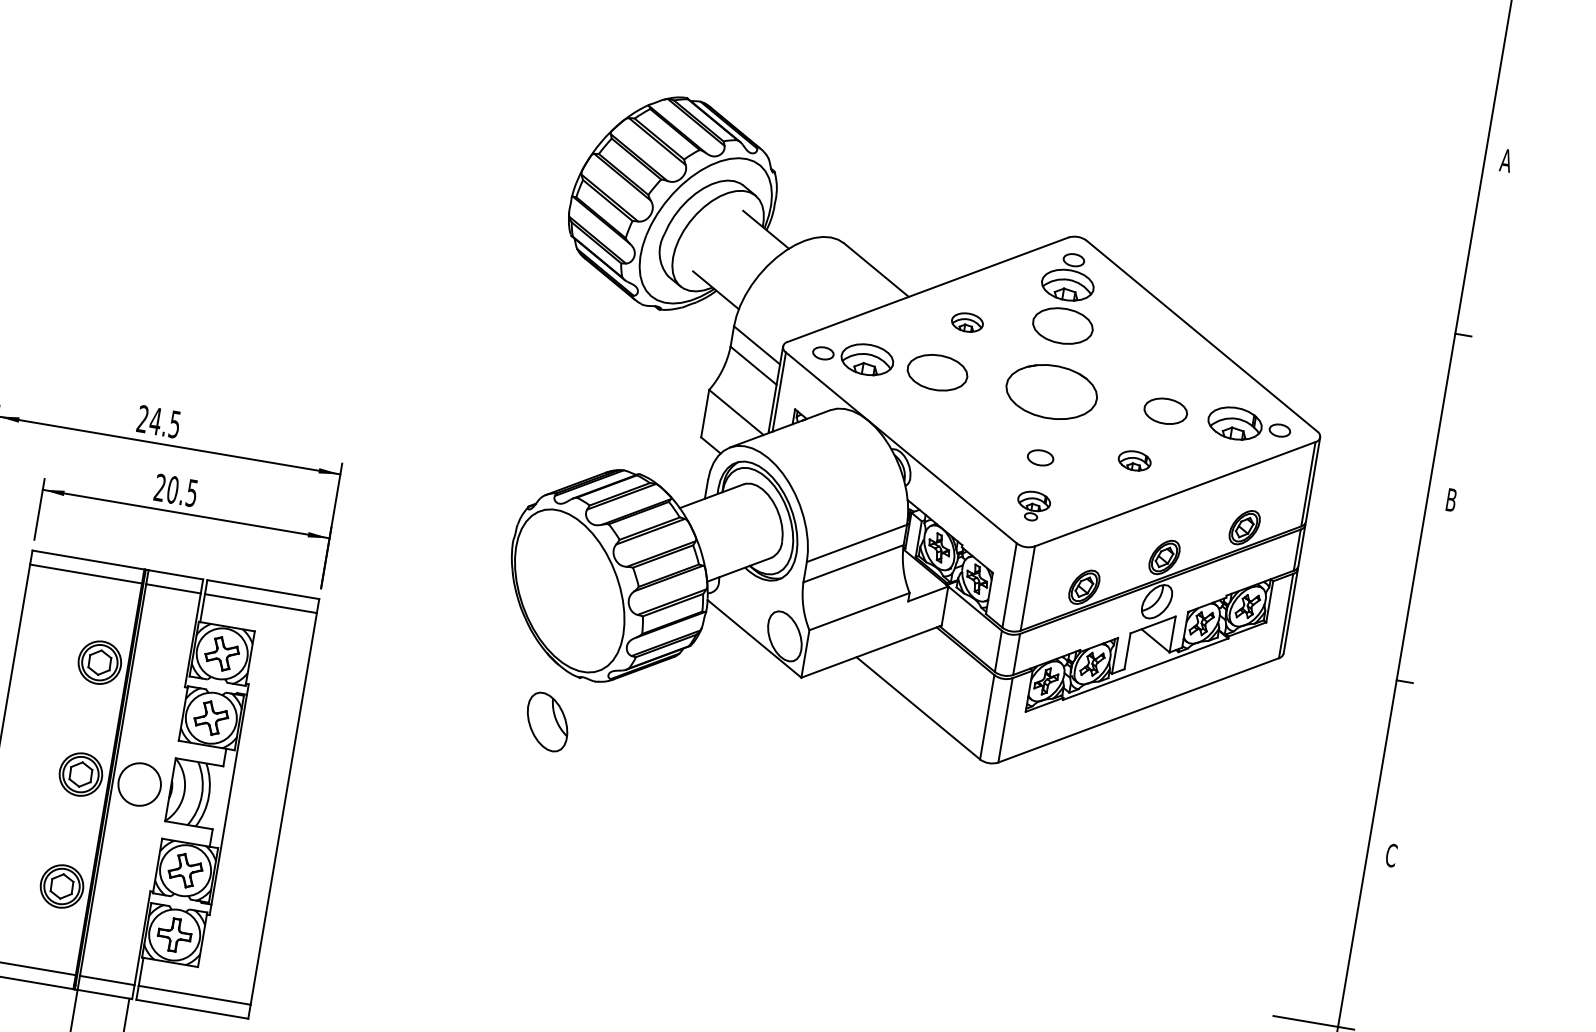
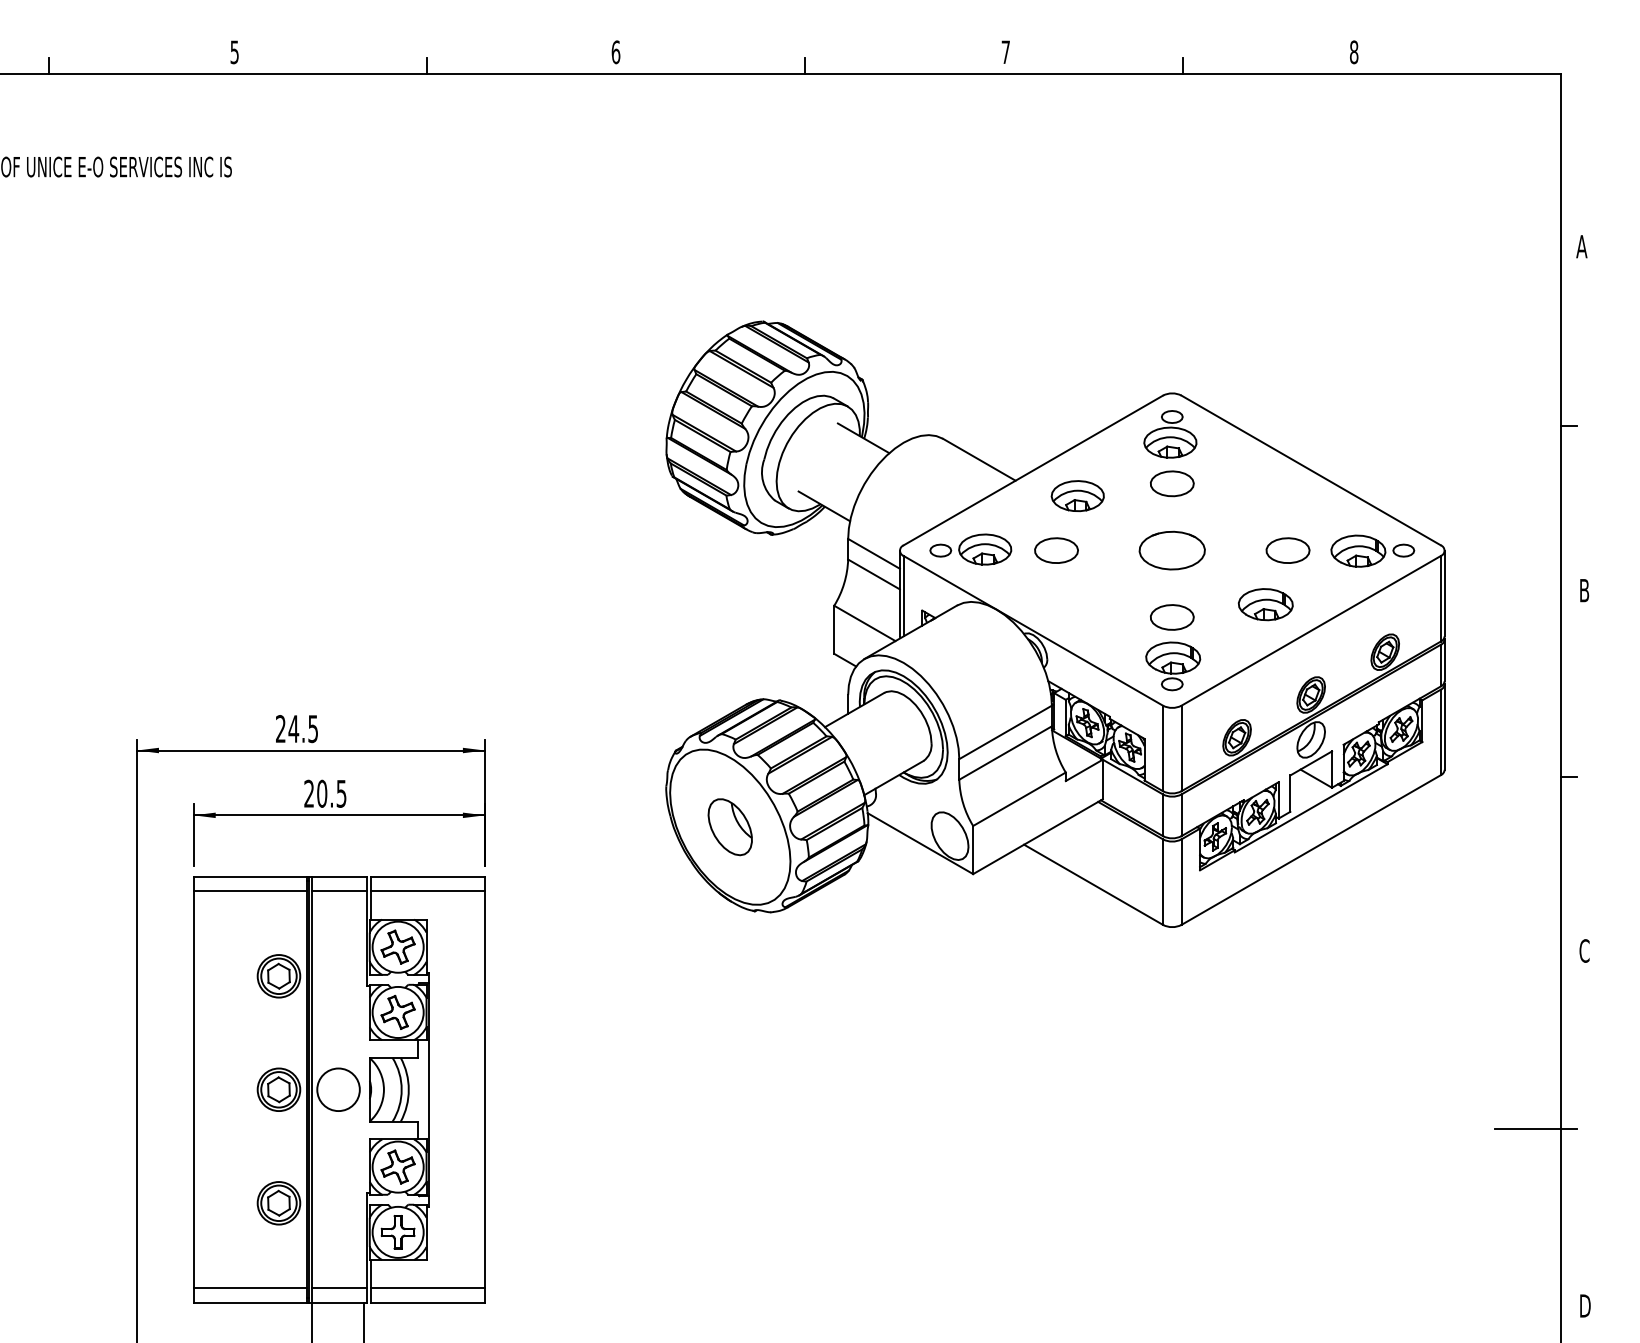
part: (967, 322) -> (1077, 496), size x1.67
part: (1062, 325) -> (1171, 483), size x0.71
part: (937, 372) -> (1056, 550), size x0.71
part: (1050, 391) -> (1171, 550), size x0.71
part: (1040, 457) -> (1172, 617), size x1.67
part: (1134, 460) -> (1265, 604), size x1.67
part: (1033, 506) -> (1173, 666), size x1.67
part: (546, 722) -> (729, 827), moved

